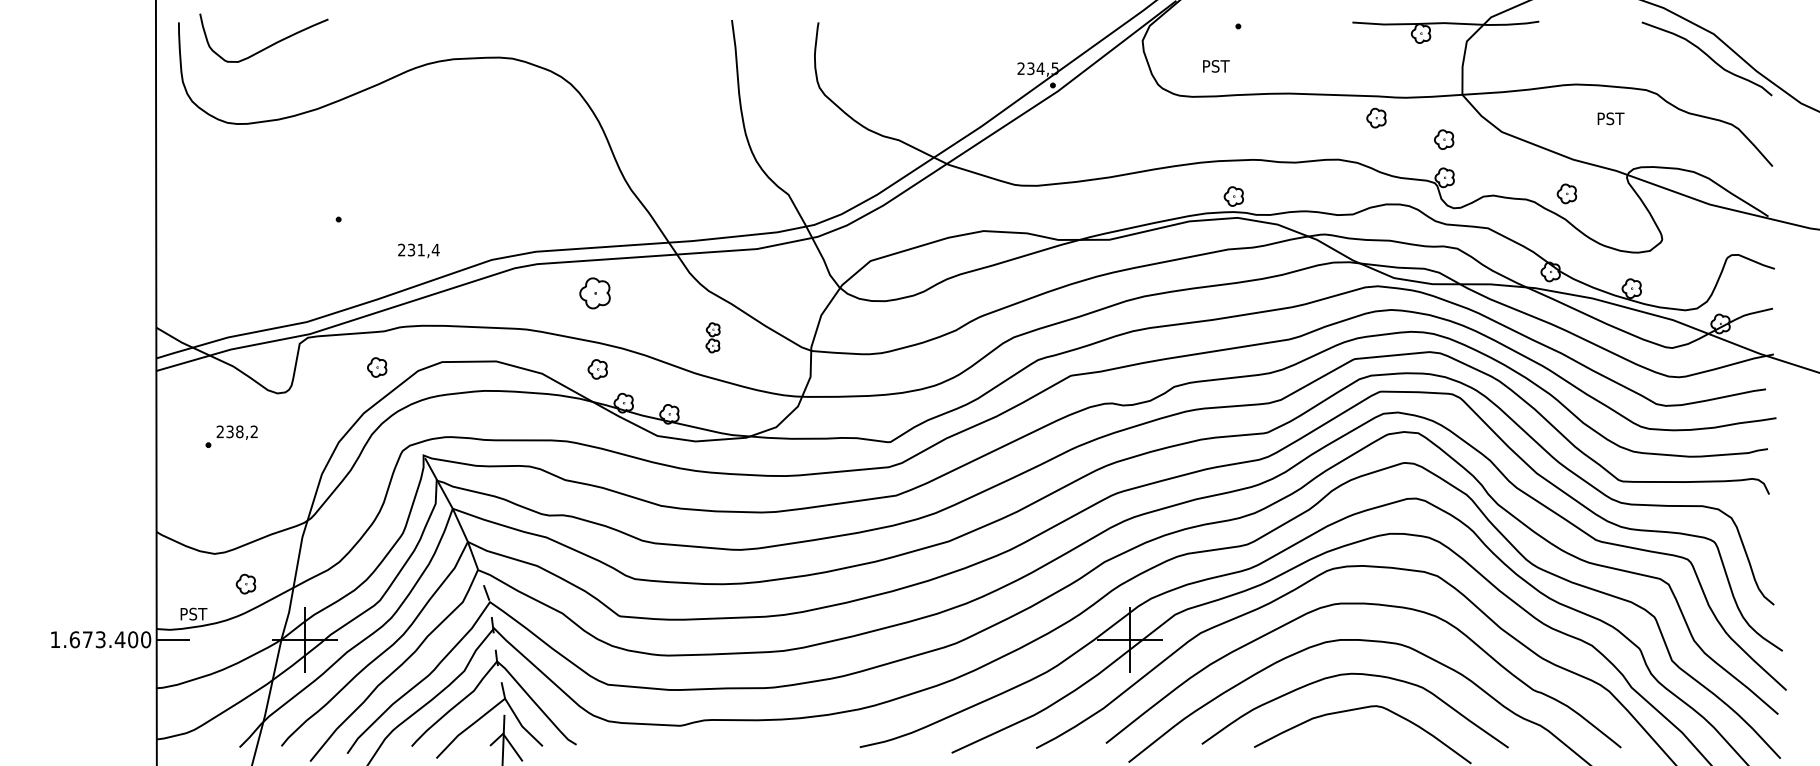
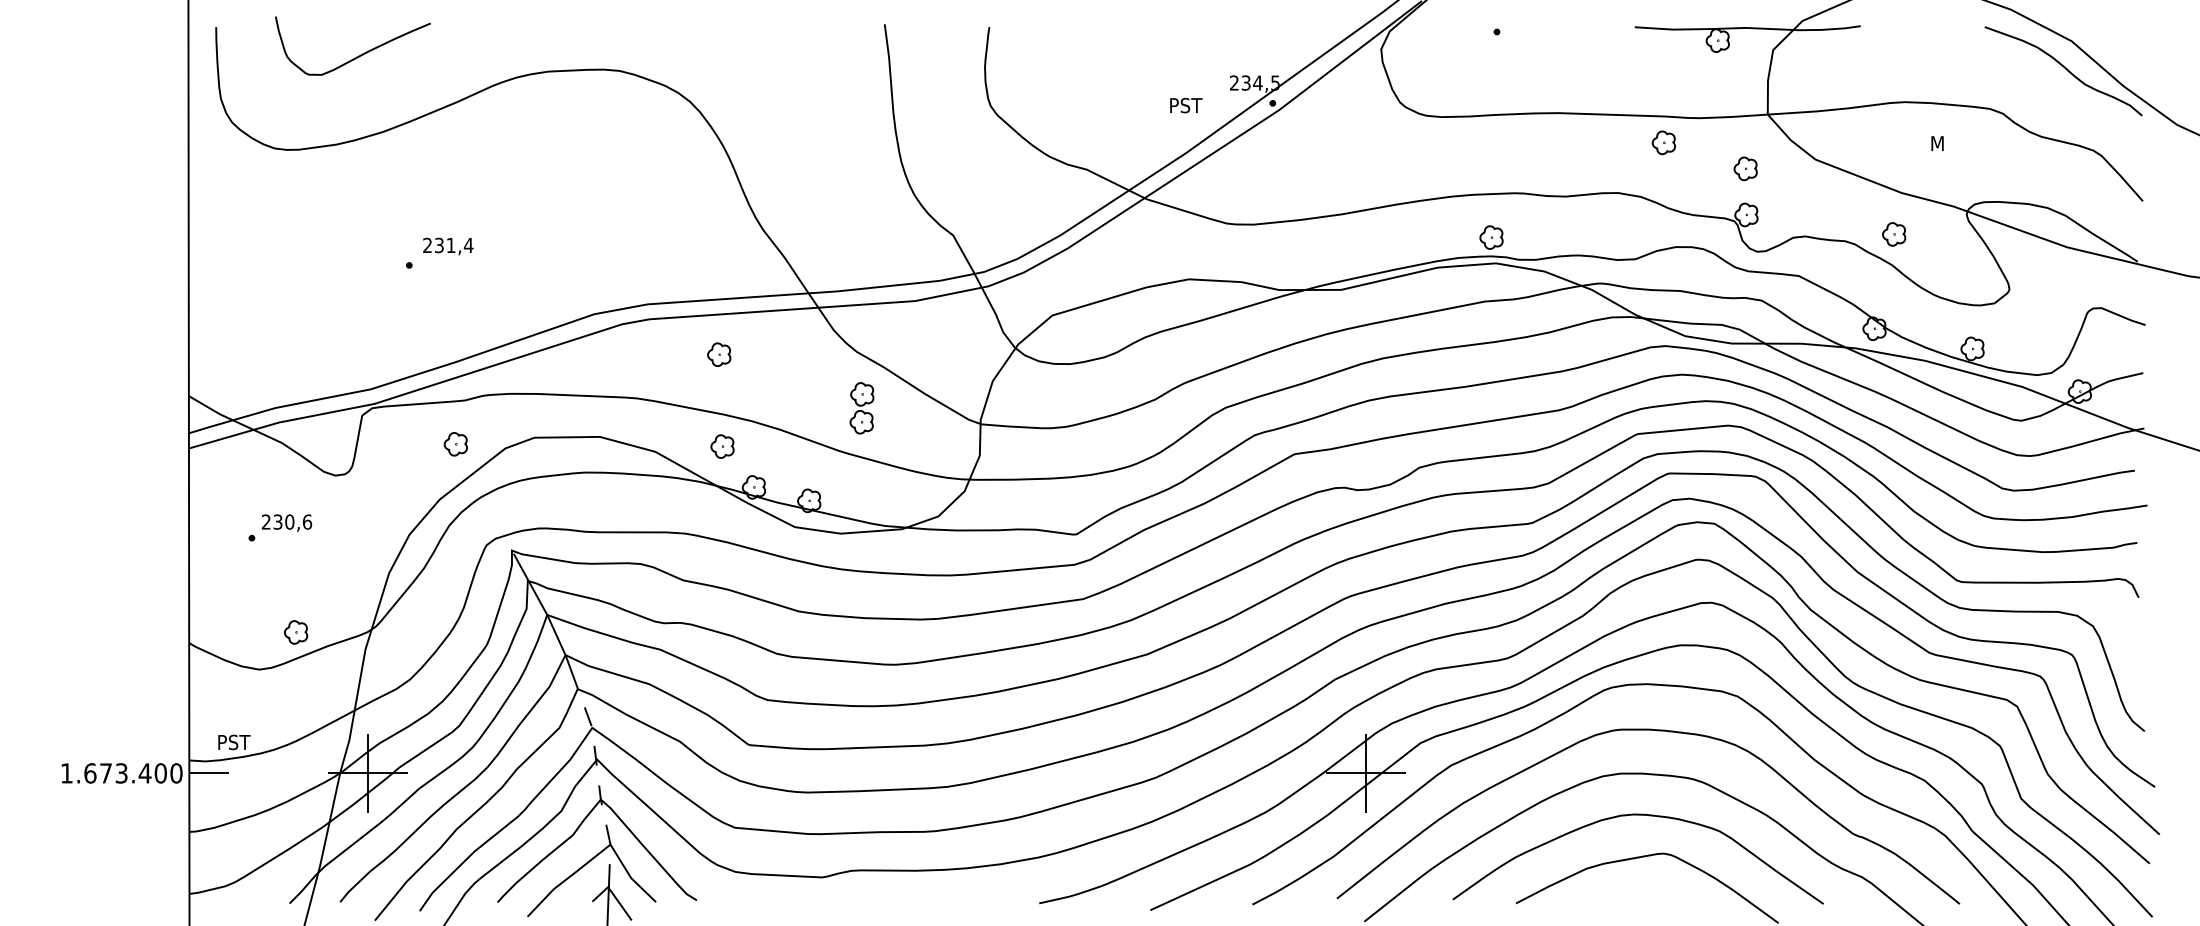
curve: (267, 46) -> (357, 56), moved
text: (1216, 66) -> (1186, 105), moved
text: (1611, 118) -> (1948, 143), PST -> M
text: (418, 250) -> (447, 246), moved
part: (594, 293) -> (718, 354), size x0.62
part: (712, 337) -> (861, 407), size x1.43
text: (247, 431) -> (299, 521), 238,2 -> 230,6
part: (245, 583) -> (295, 631), moved

